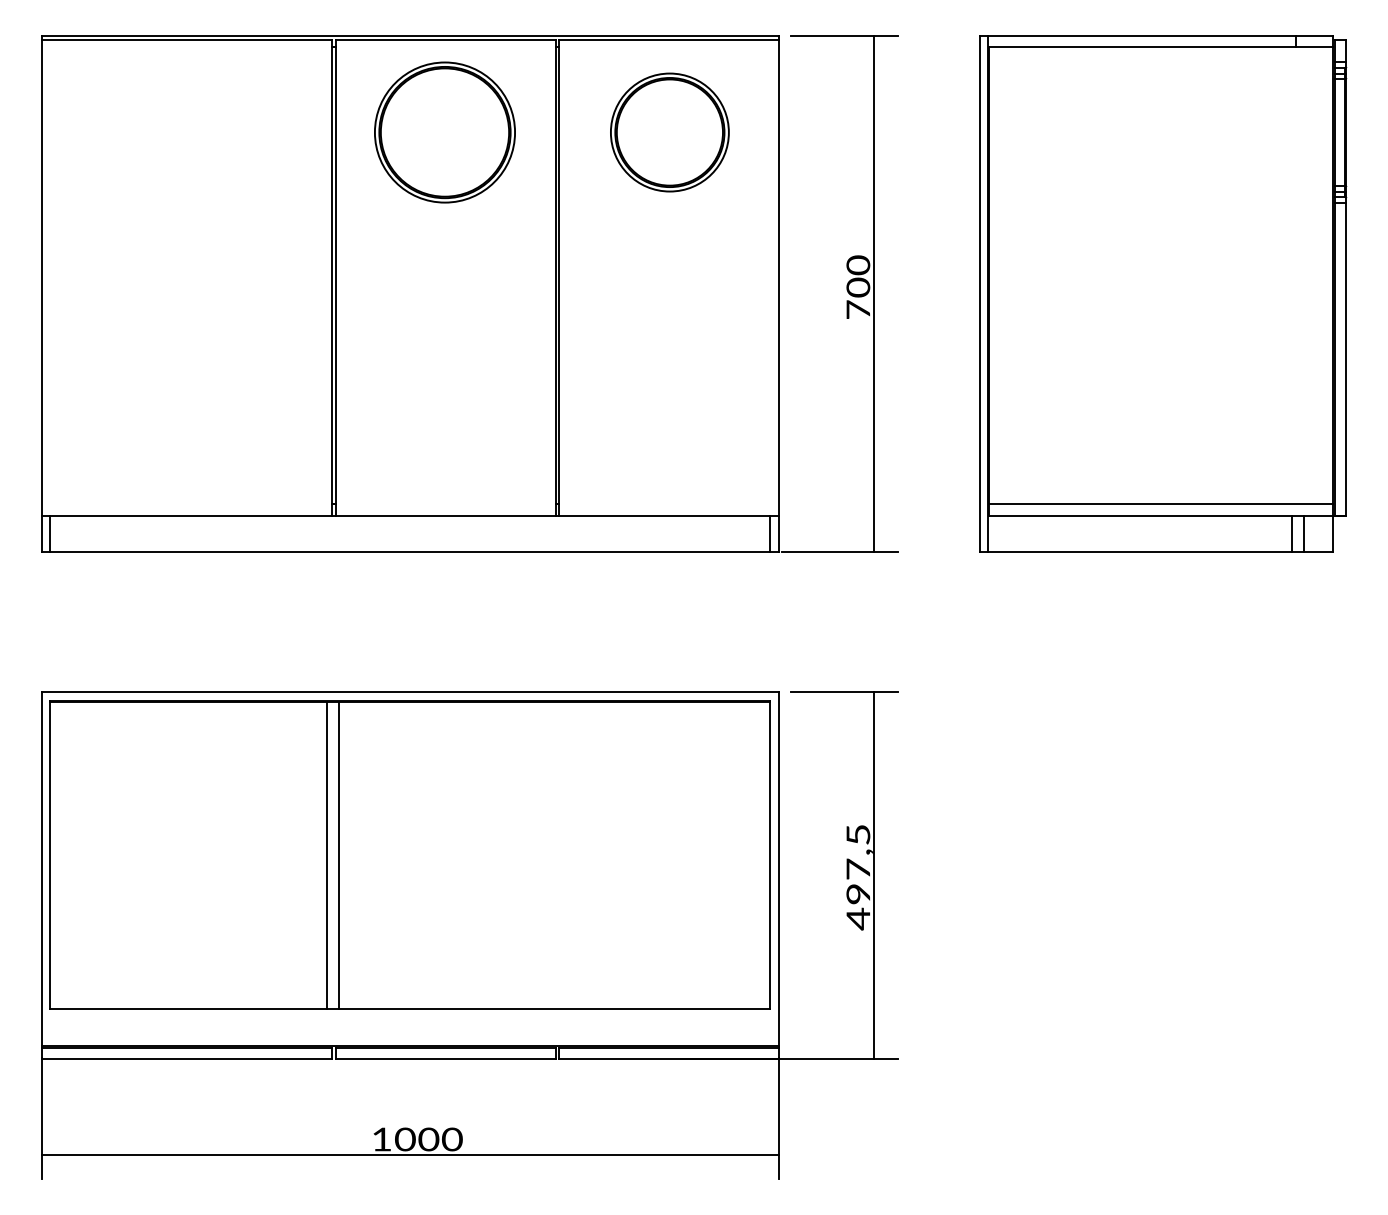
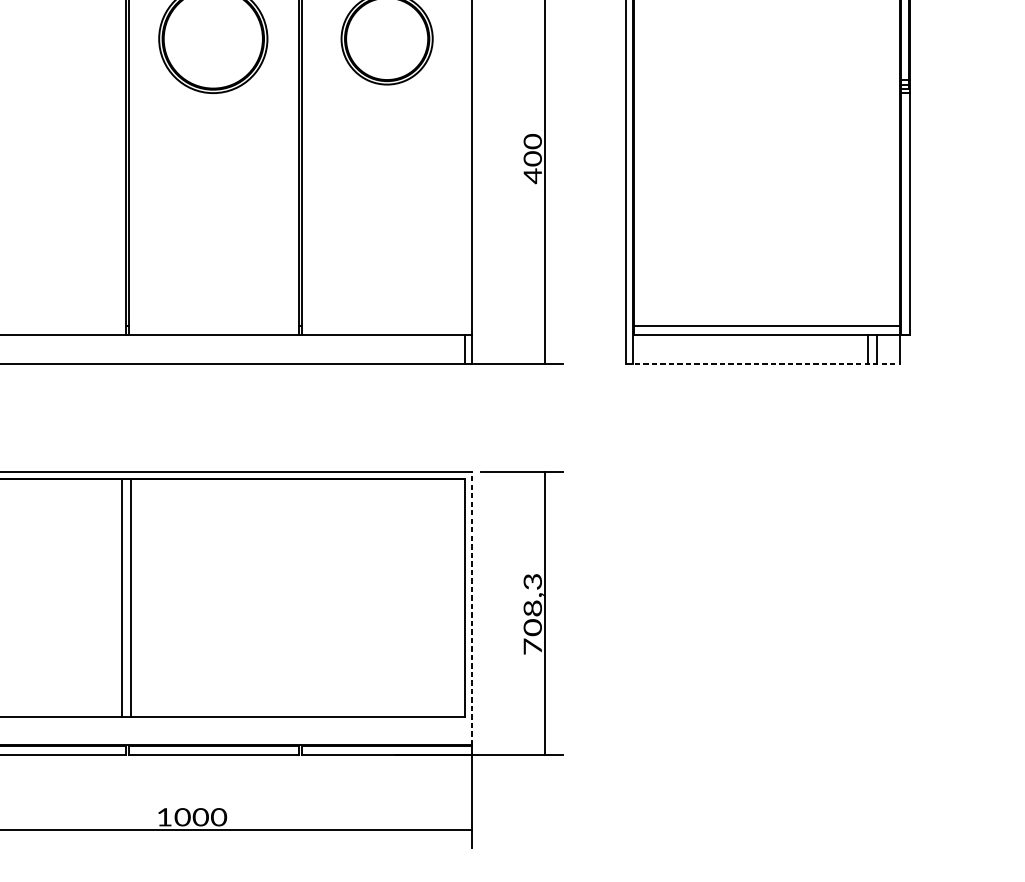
text: (858, 309) -> (532, 175), 700 -> 400
line: (1156, 552) -> (763, 363), solid -> dashed
line: (779, 869) -> (471, 608), solid -> dashed
text: (858, 877) -> (532, 614), 497,5 -> 708,3

